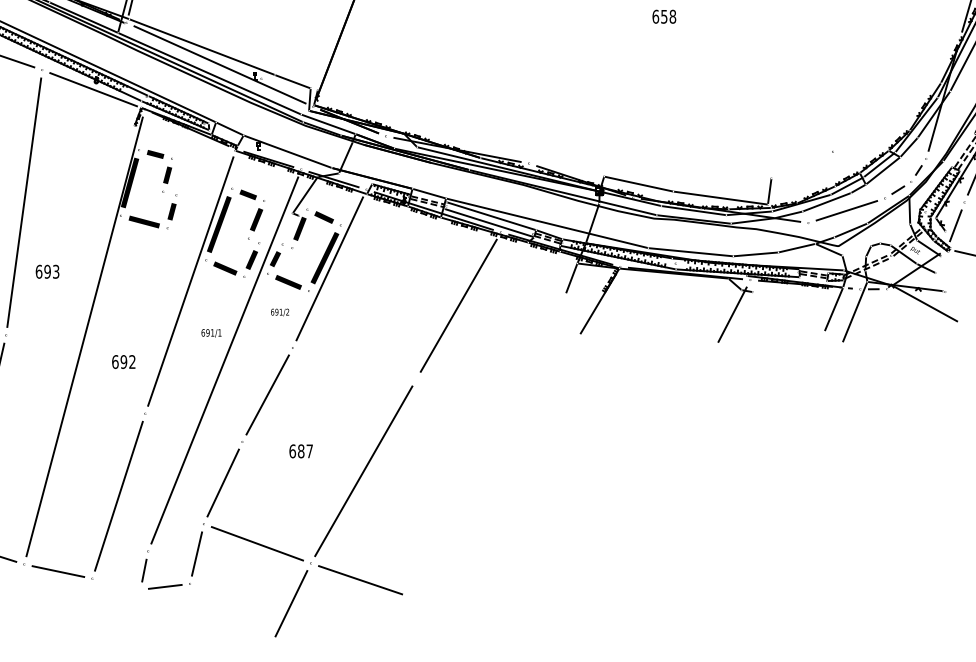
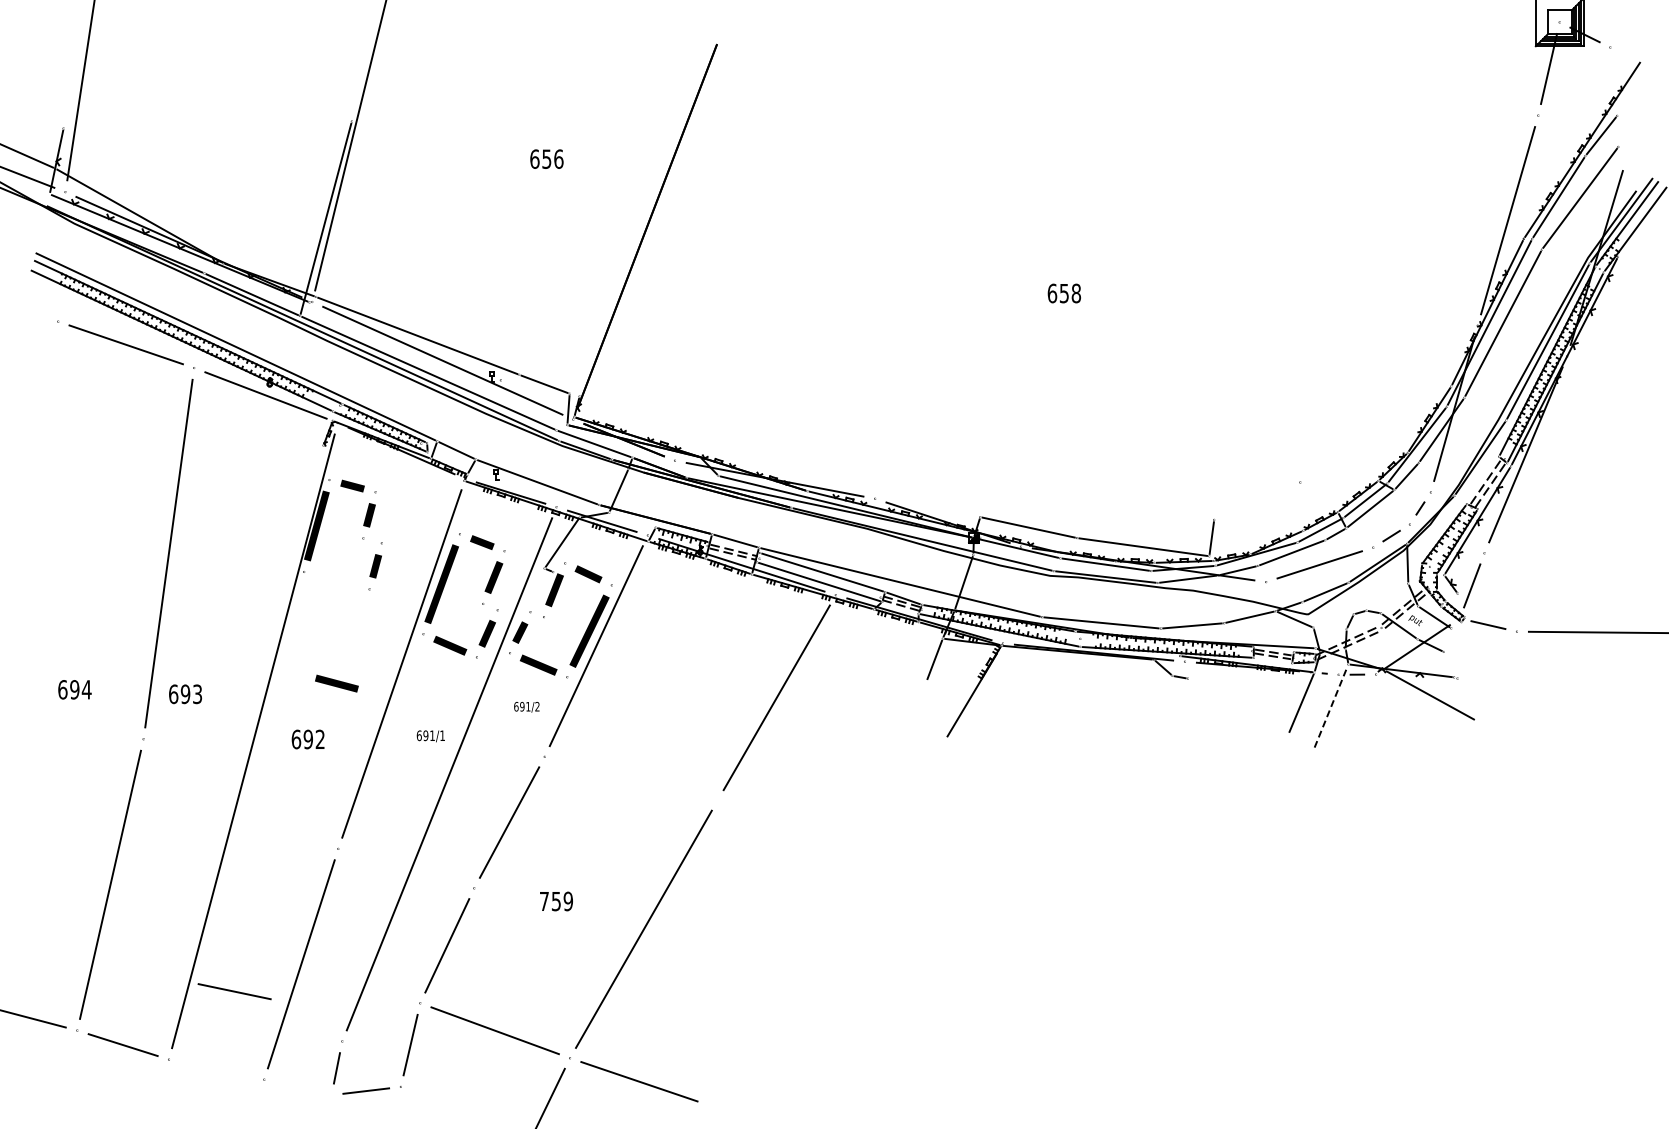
line: (144, 221) -> (336, 683), moved
text: (47, 271) -> (185, 694), moved
line: (855, 312) -> (1331, 707), solid -> dashed
line: (732, 314) -> (1159, 710), removed
text: (123, 362) -> (307, 739), moved
text: (300, 451) -> (555, 901), 687 -> 759
line: (58, 571) -> (234, 991), moved

